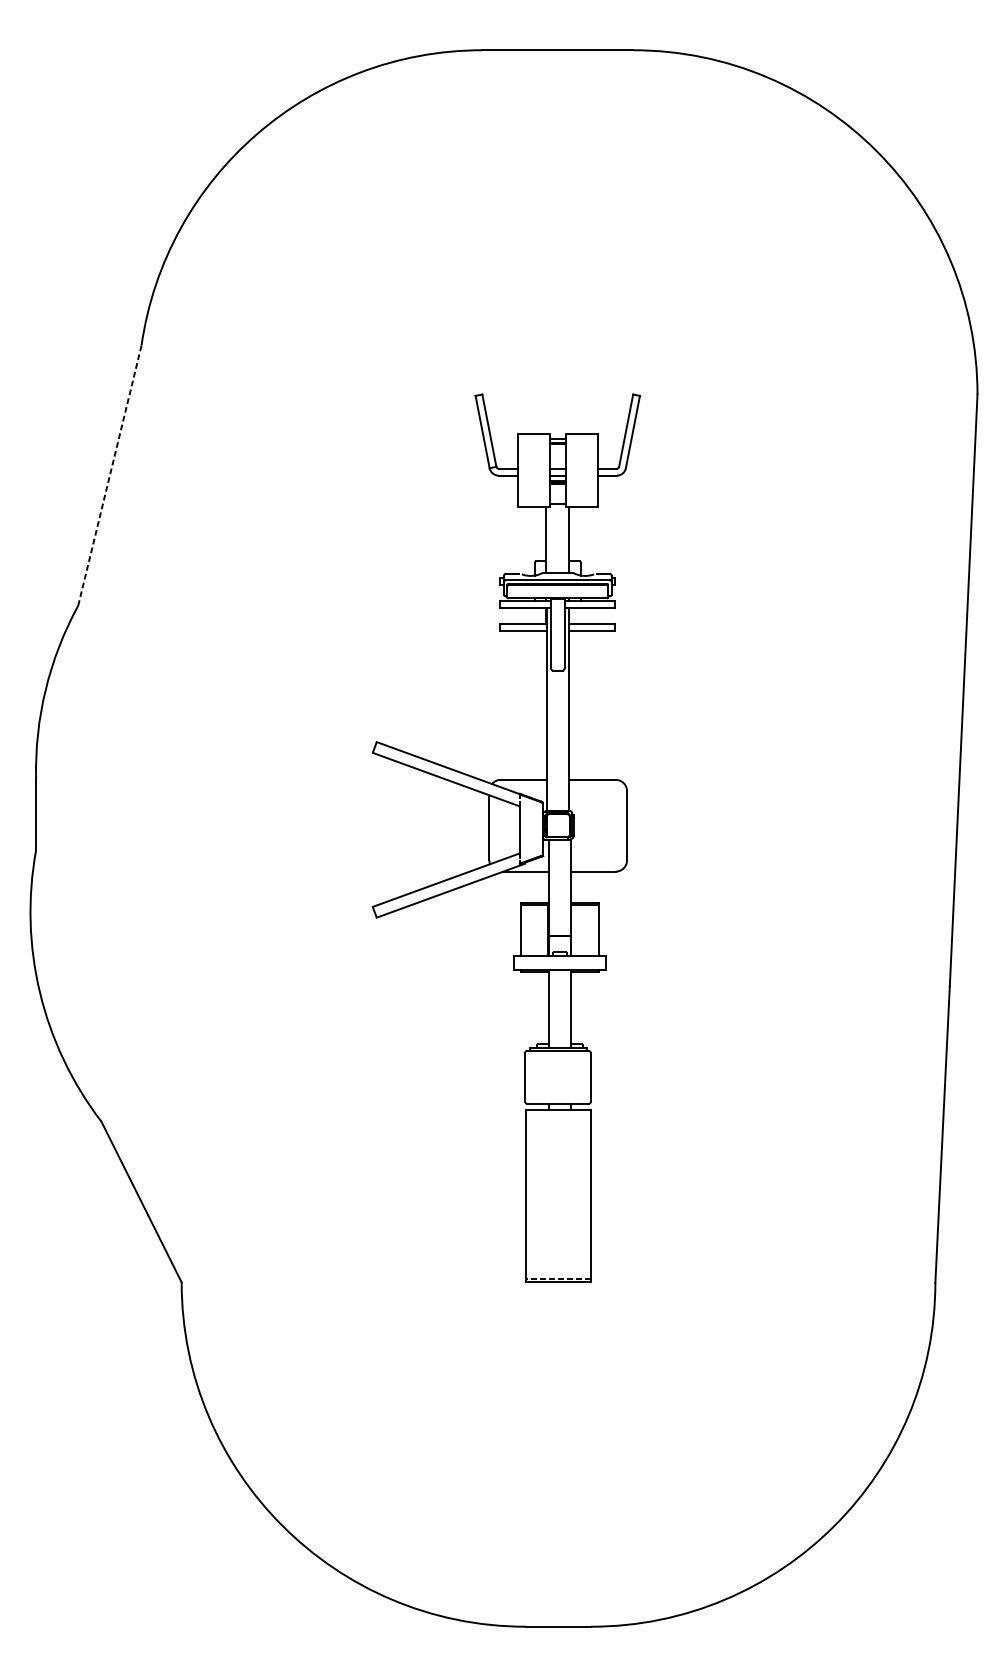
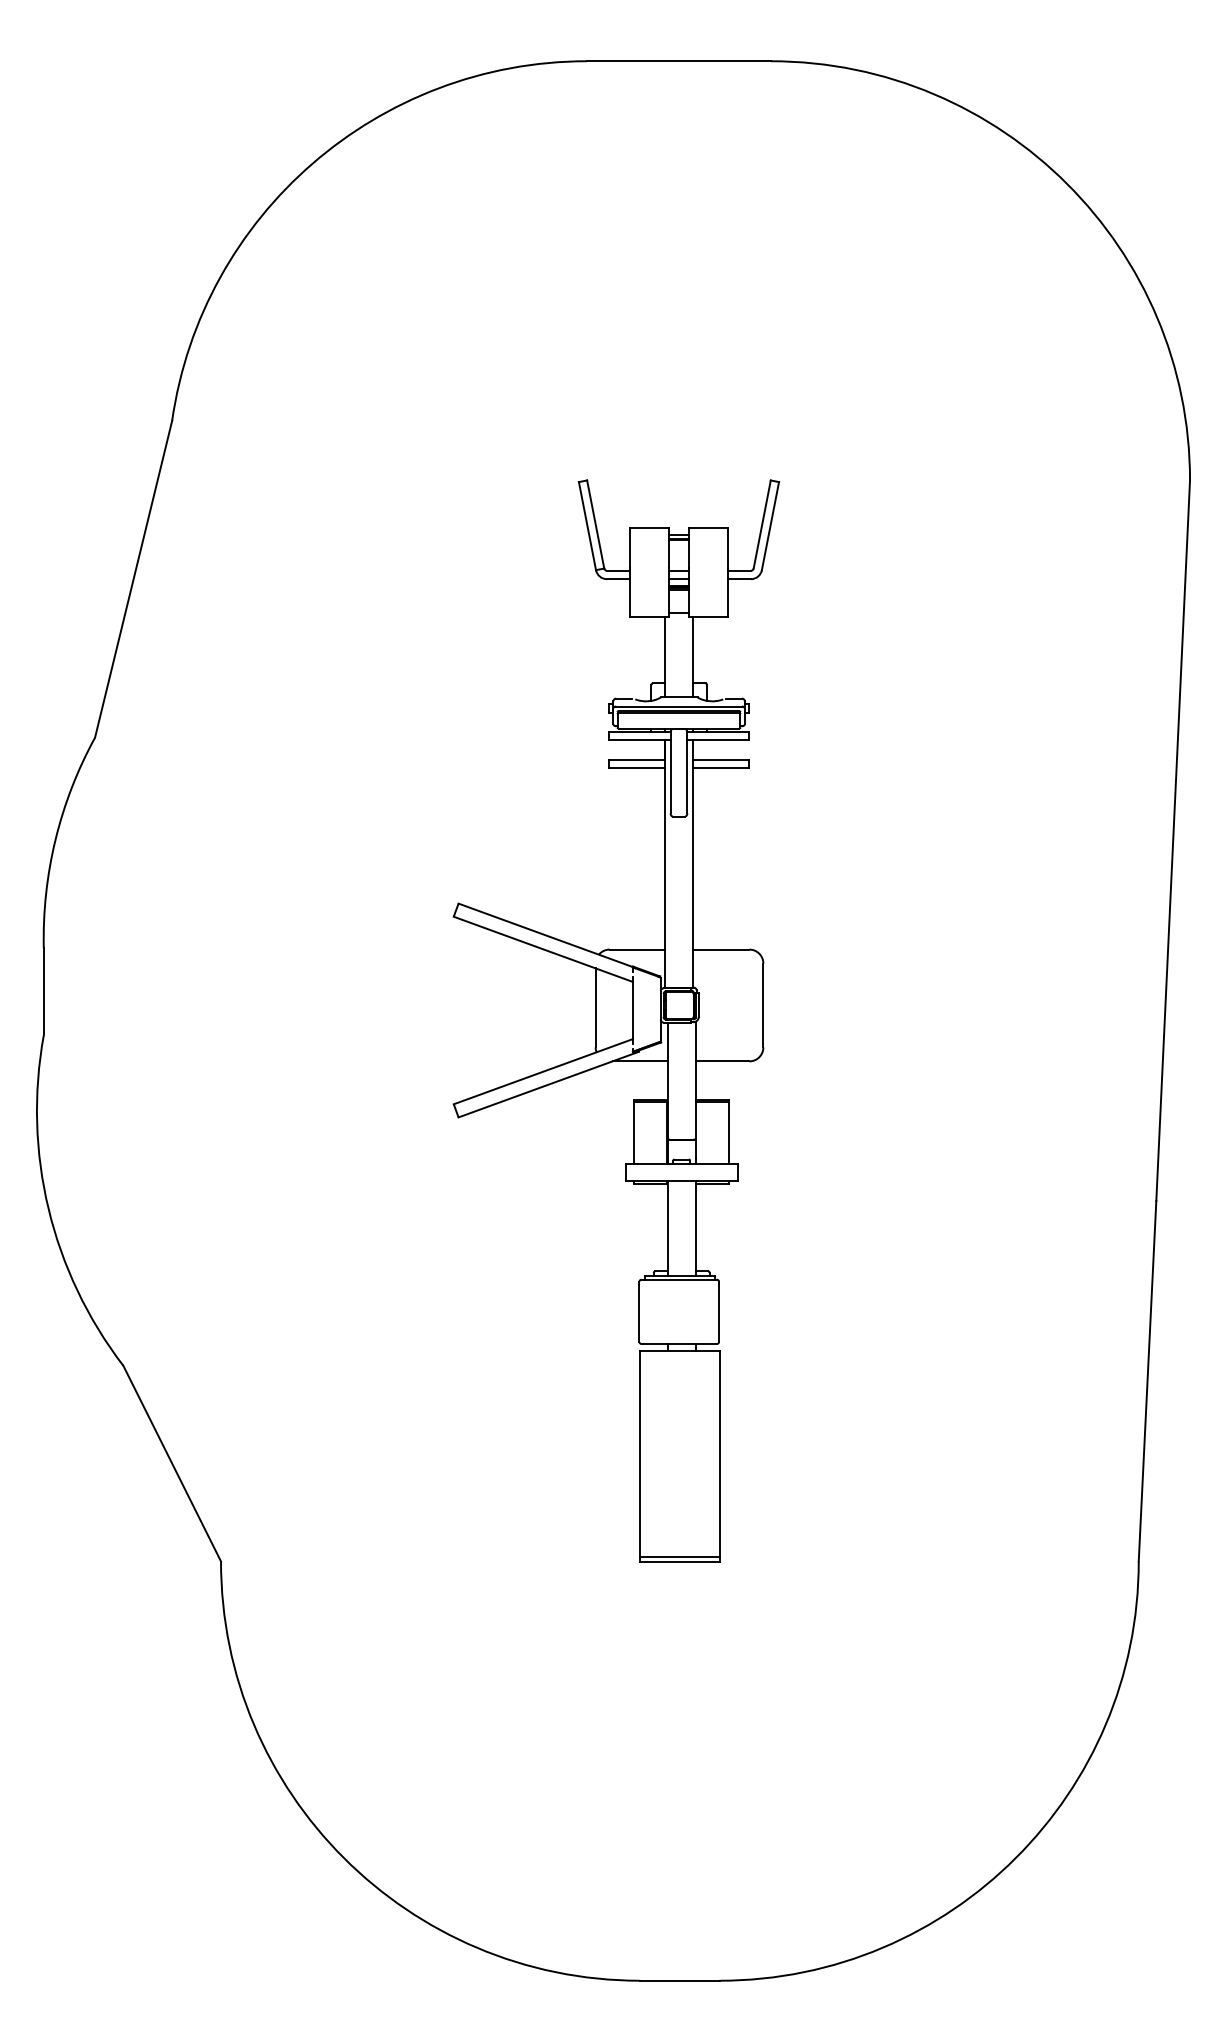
line: (109, 475) -> (133, 578), dashed -> solid
line: (558, 1279) -> (679, 1557), dashed -> solid

